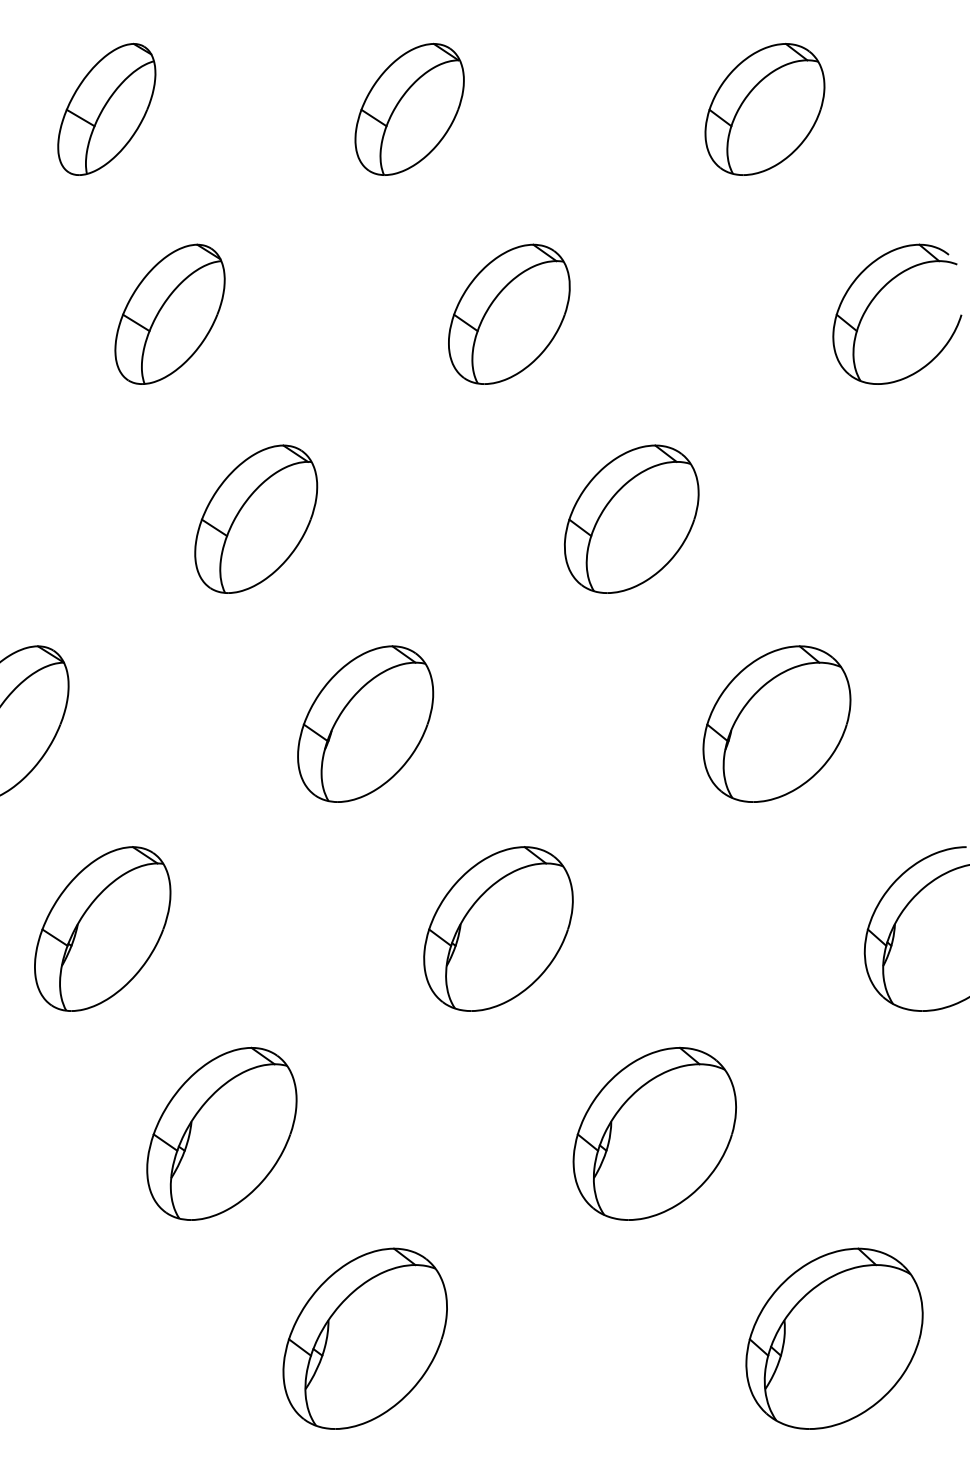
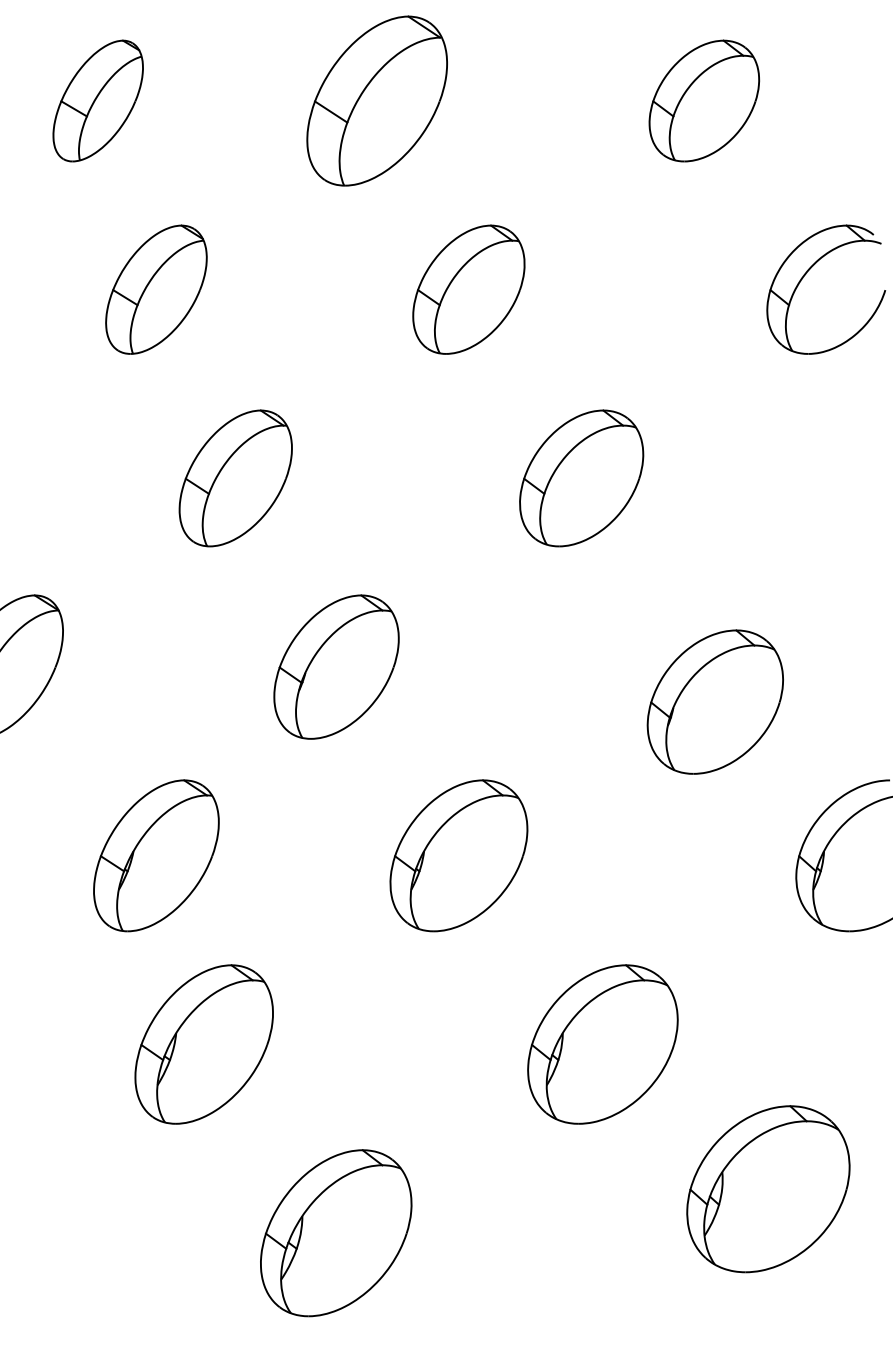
part: (408, 108) -> (376, 100), size x1.4
part: (775, 723) -> (714, 701), moved
part: (102, 928) -> (156, 855), moved
part: (834, 1339) -> (768, 1189), moved

